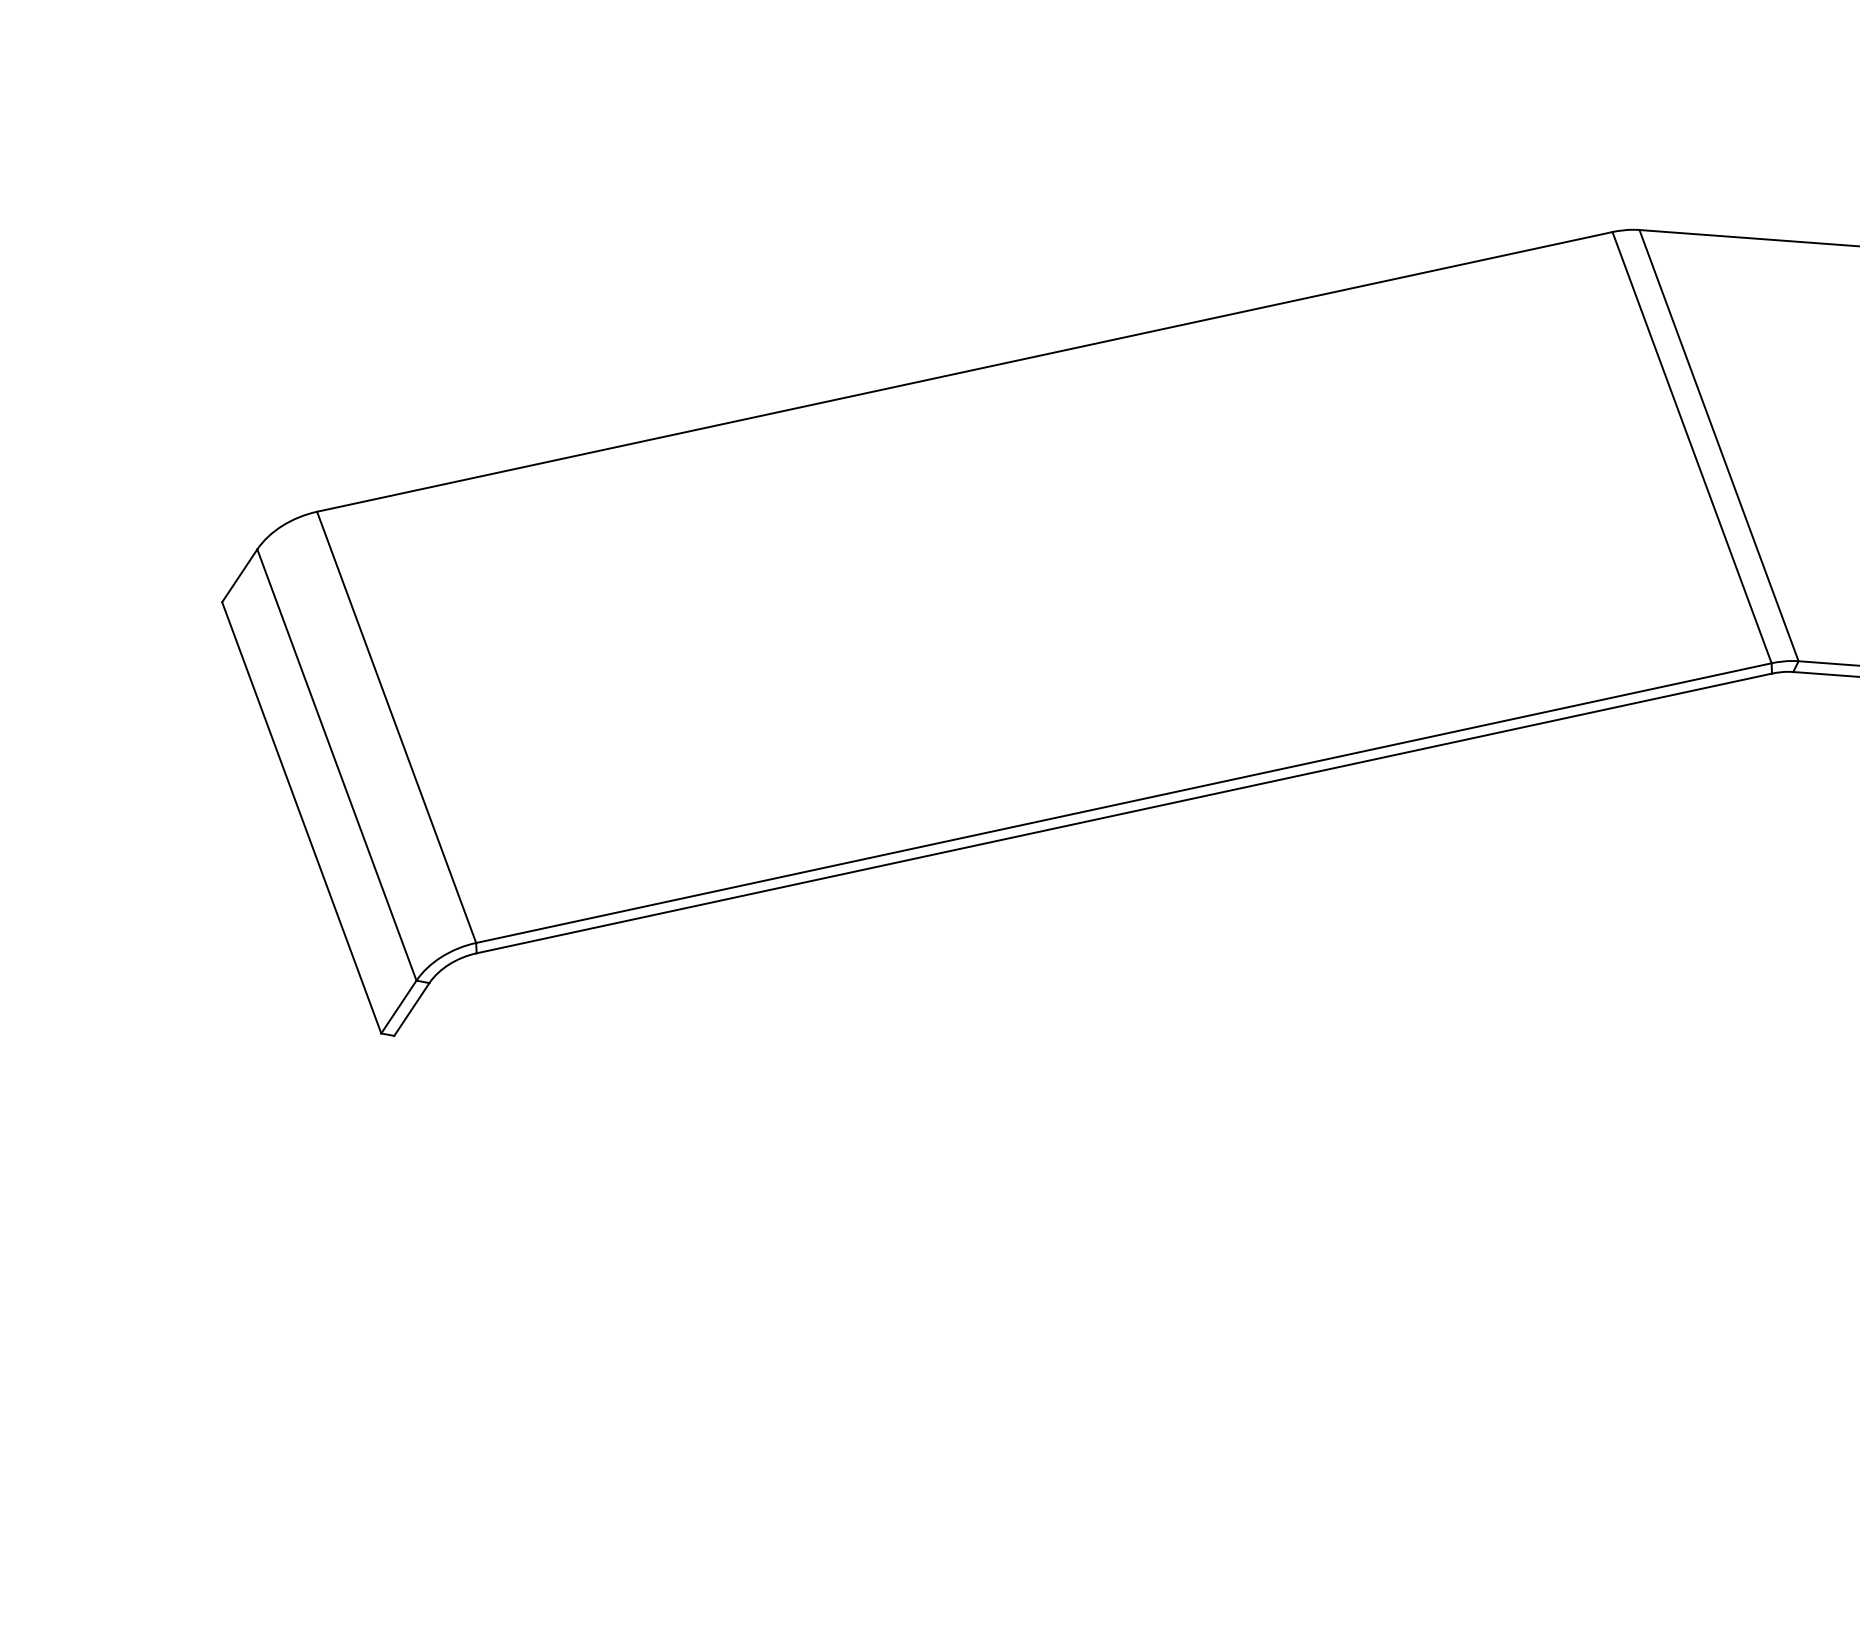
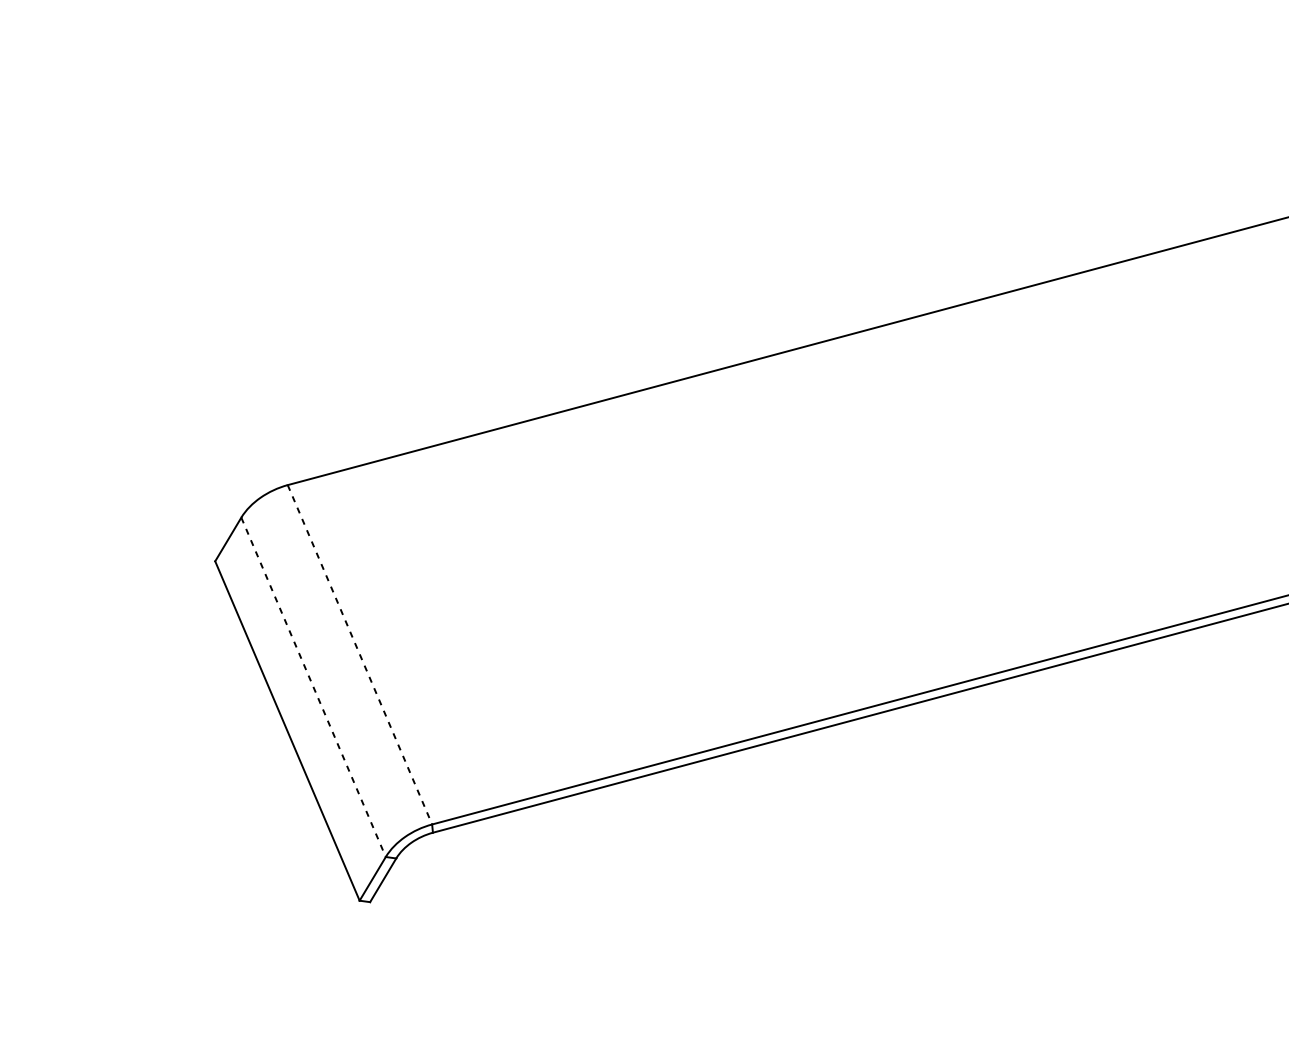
line: (396, 727) -> (359, 654), solid -> dashed
line: (336, 765) -> (313, 687), solid -> dashed

